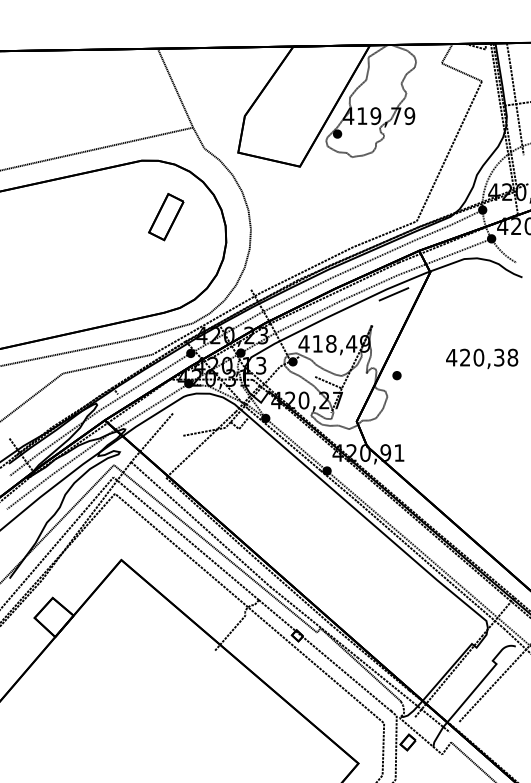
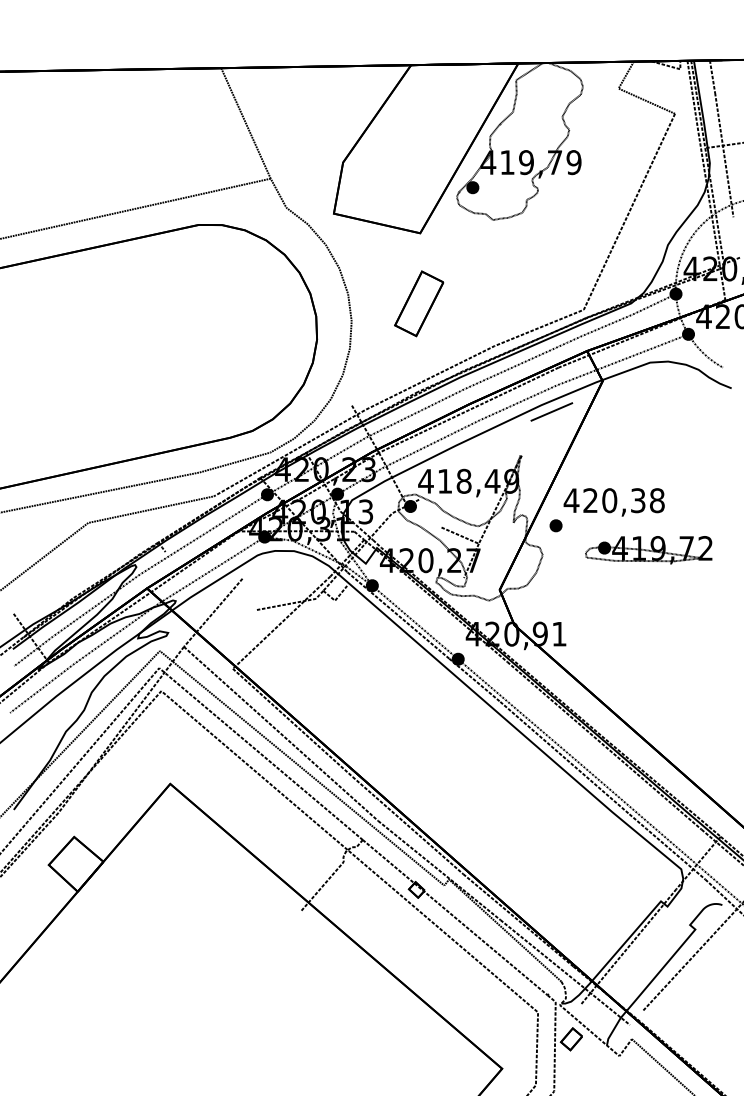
part: (166, 216) -> (419, 303), moved
text: (481, 358) -> (613, 502), moved
part: (463, 393) -> (648, 550), added

